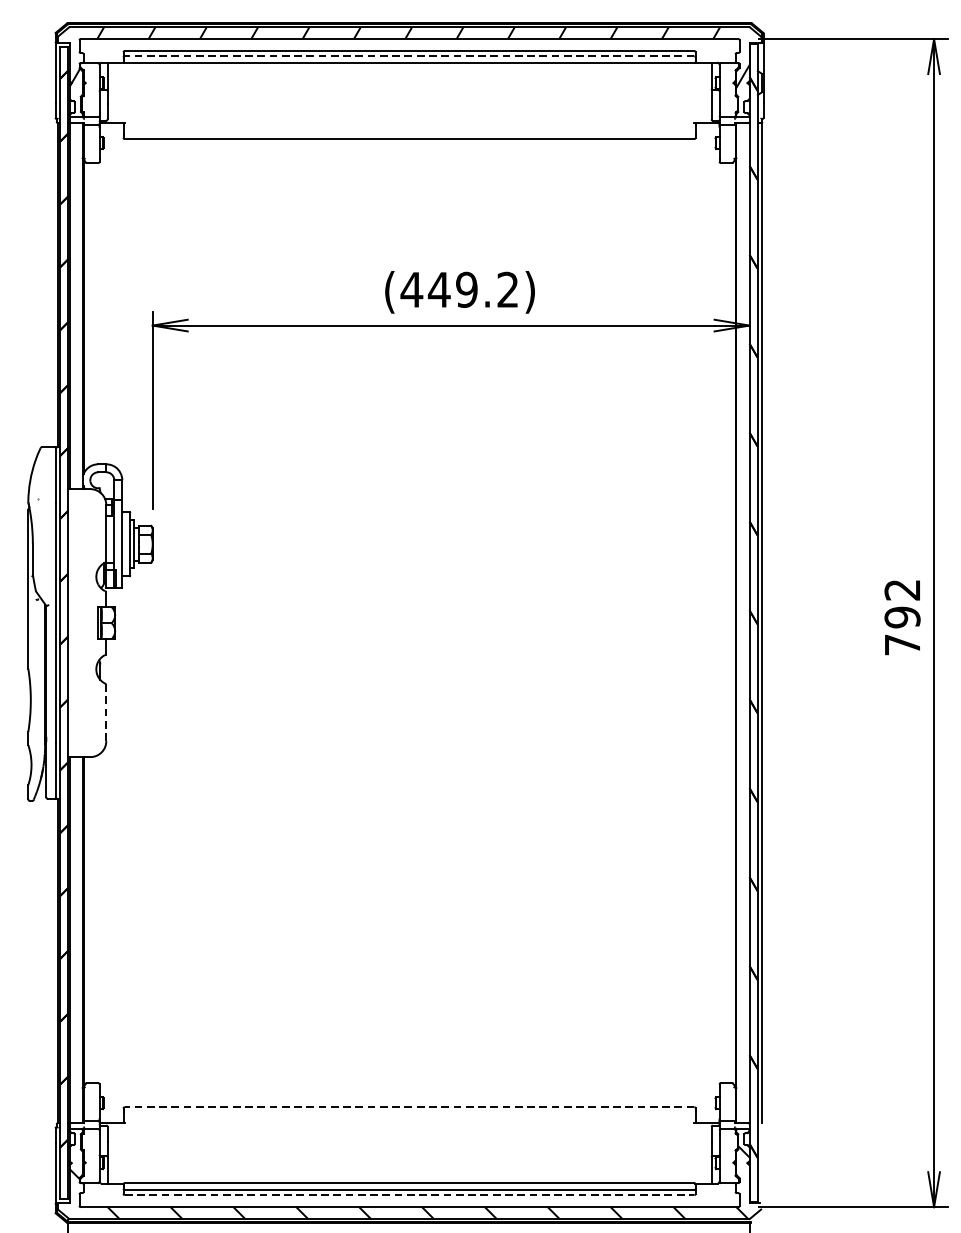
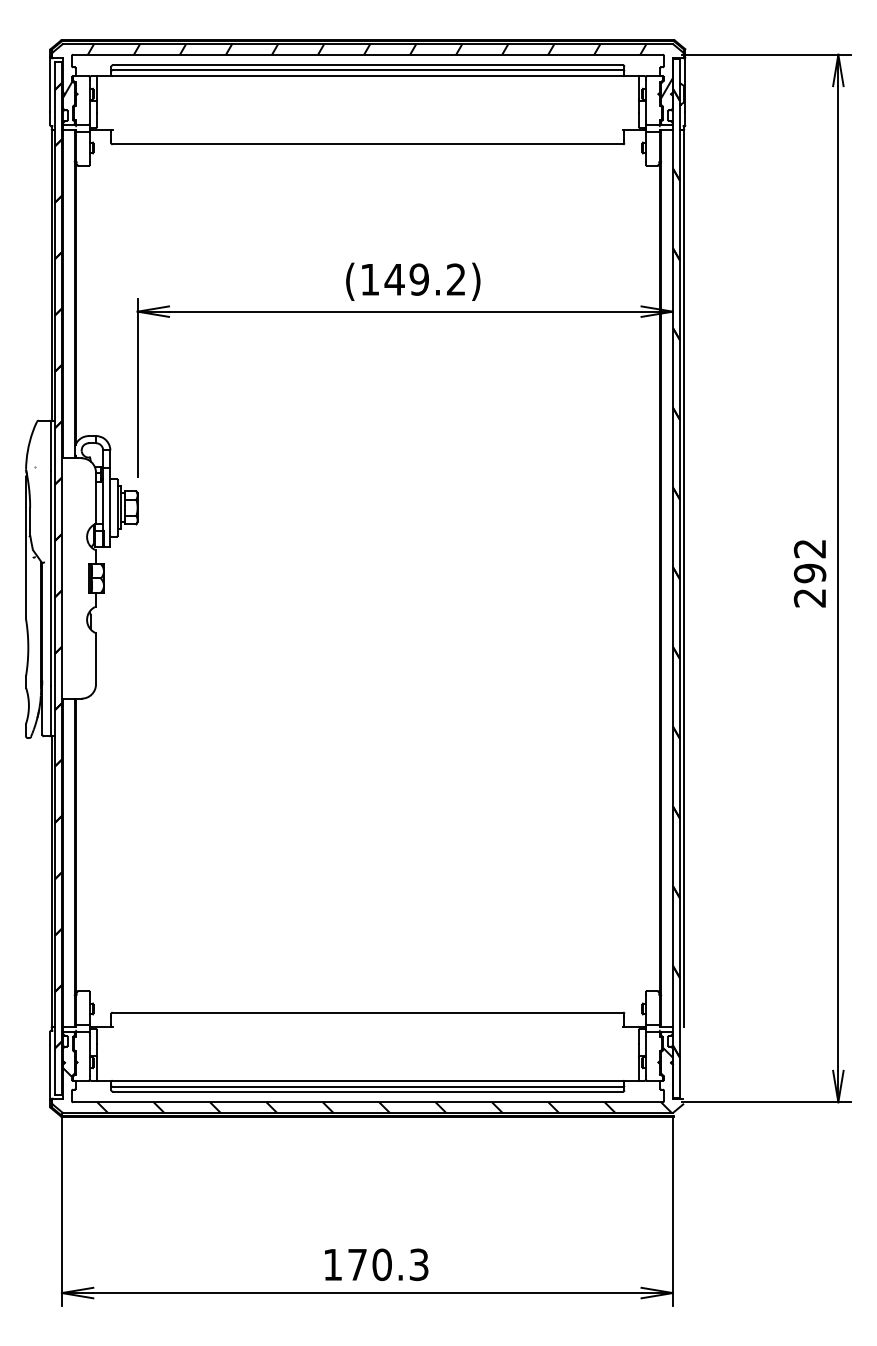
line: (409, 56) -> (367, 70), dashed -> solid
text: (411, 289) -> (369, 279), (449.2) -> (149.2)
text: (901, 645) -> (809, 598), 792 -> 292
line: (106, 712) -> (96, 658), dashed -> solid
line: (409, 1107) -> (367, 1012), dashed -> solid
line: (410, 1195) -> (368, 1091), dashed -> solid

